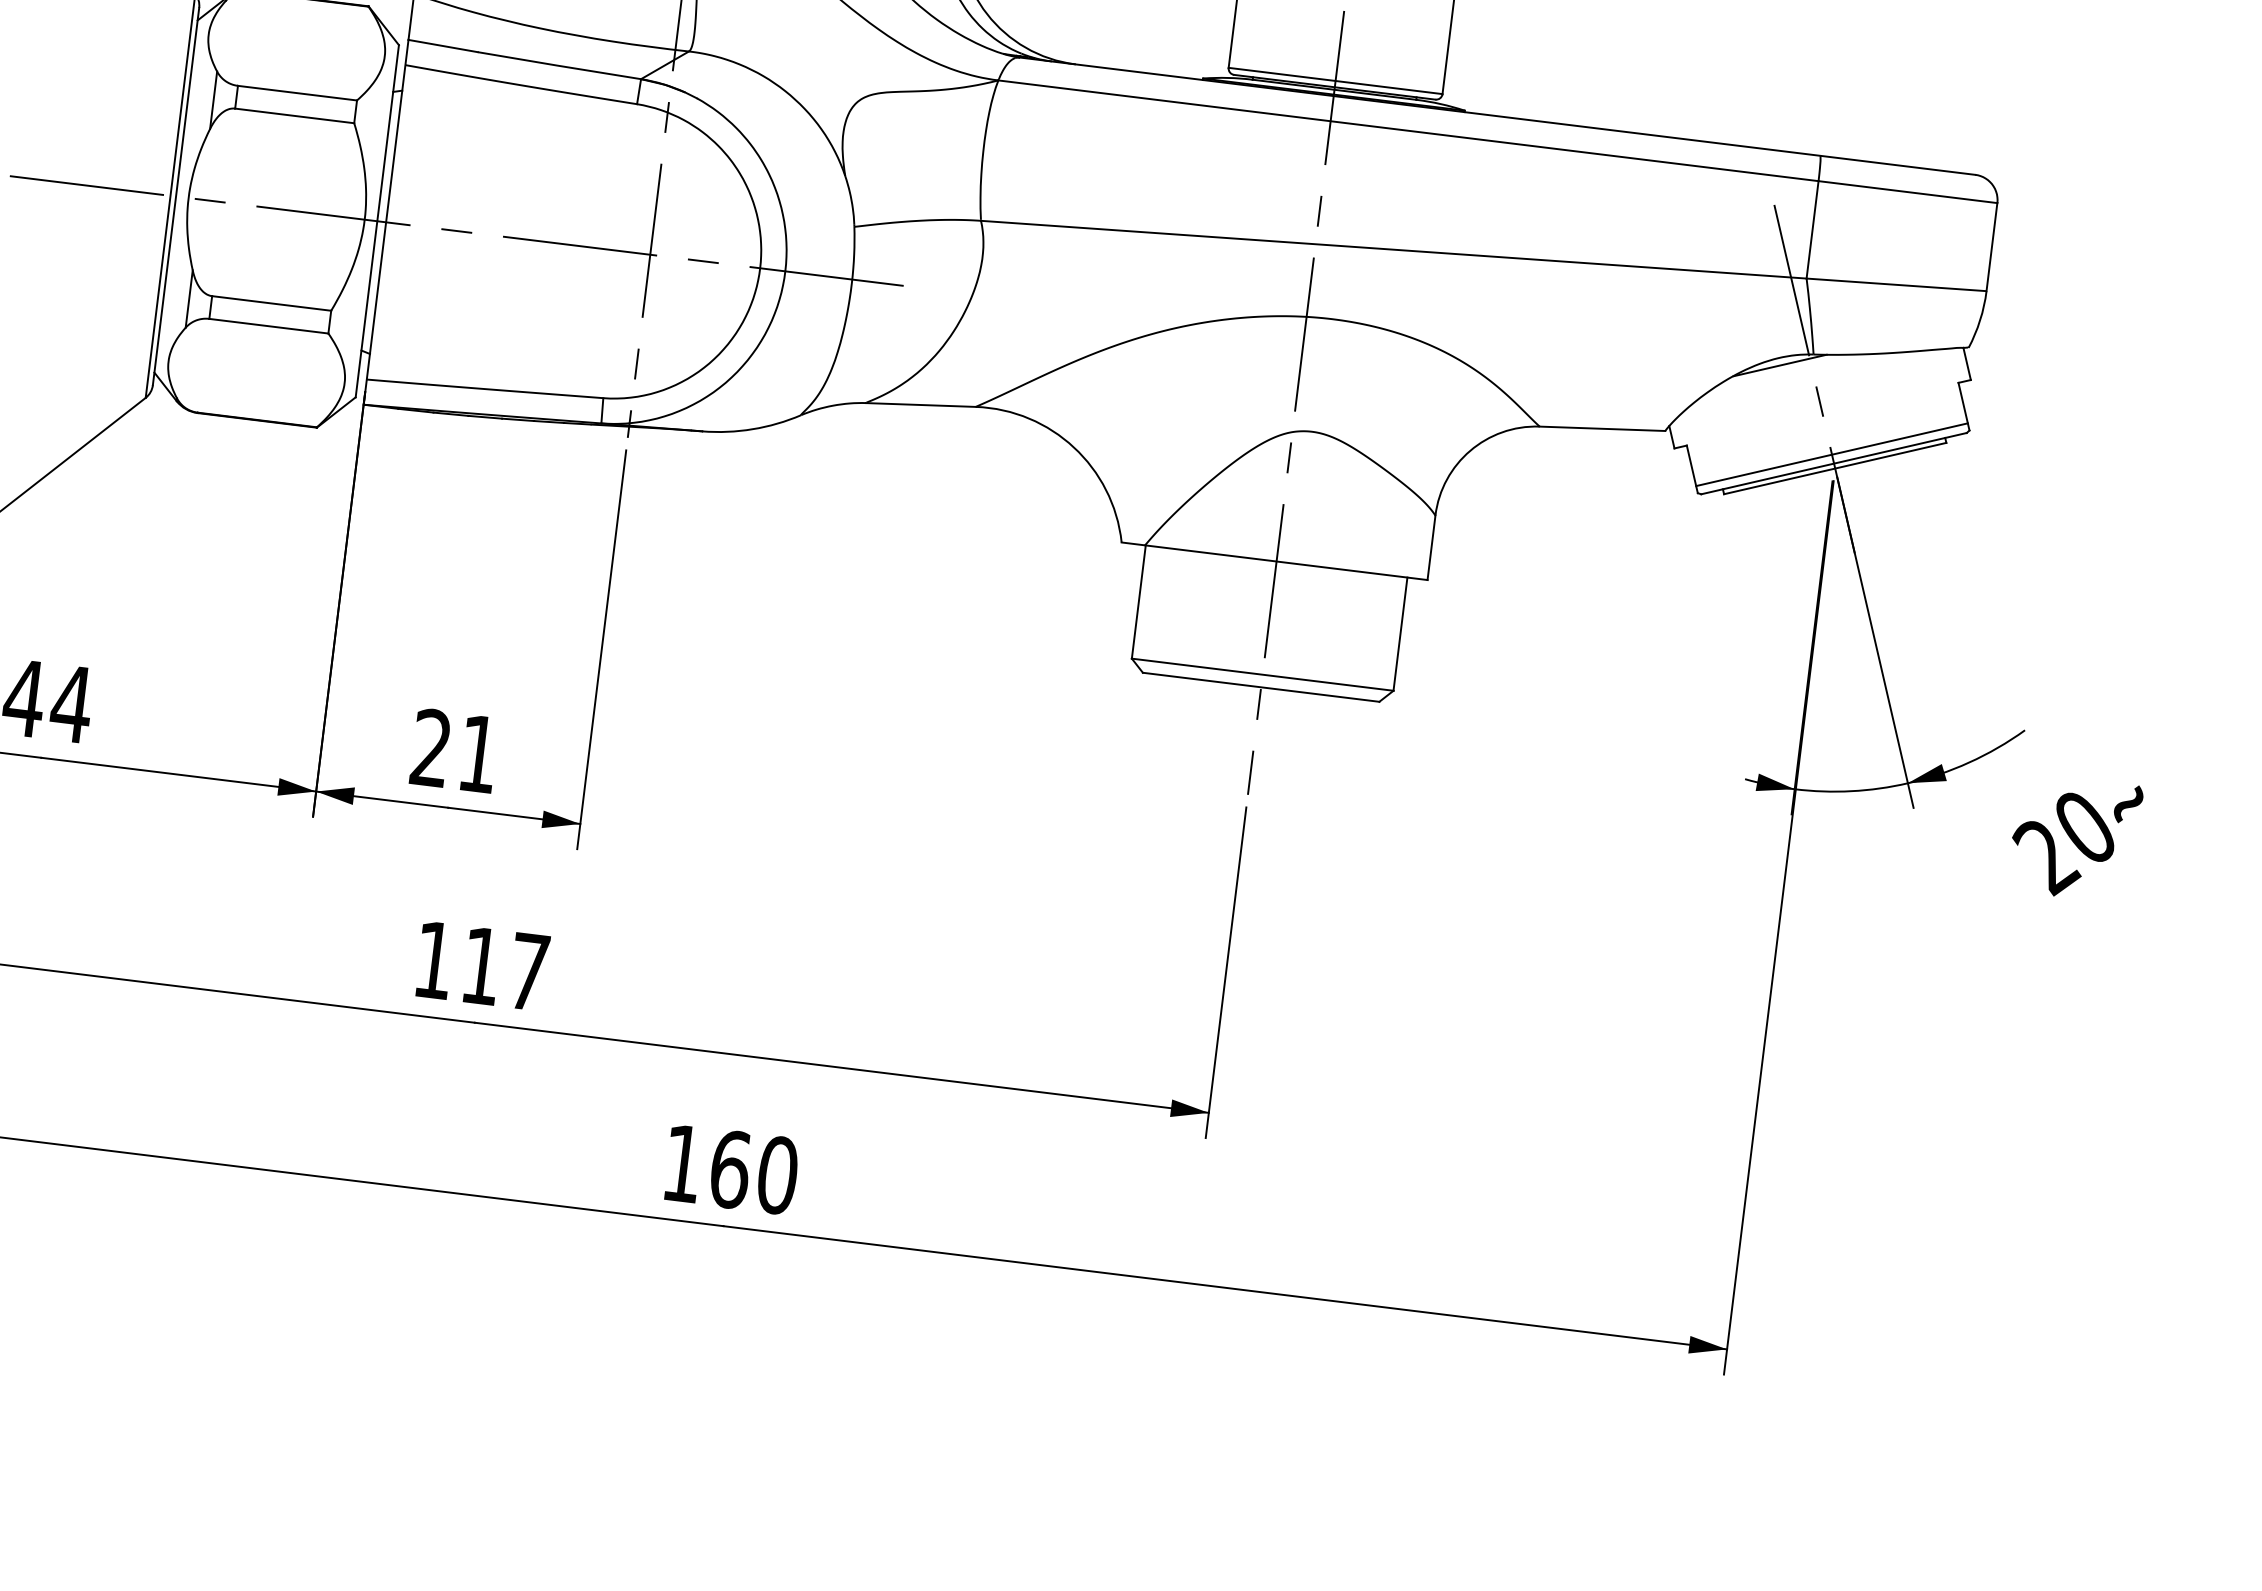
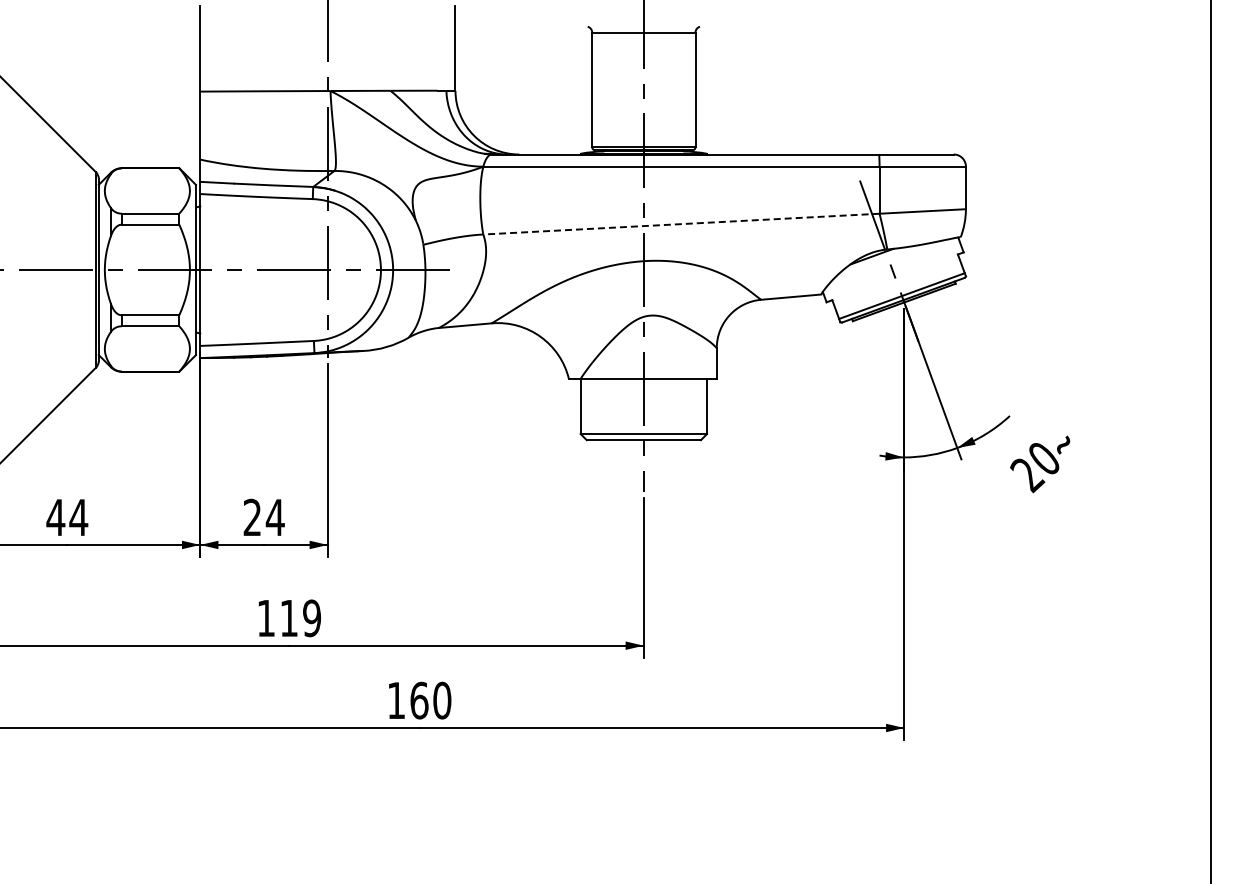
line: (1391, 250) -> (680, 224), solid -> dashed
text: (476, 753) -> (274, 517), 21 -> 24
text: (527, 972) -> (311, 618), 117 -> 119

